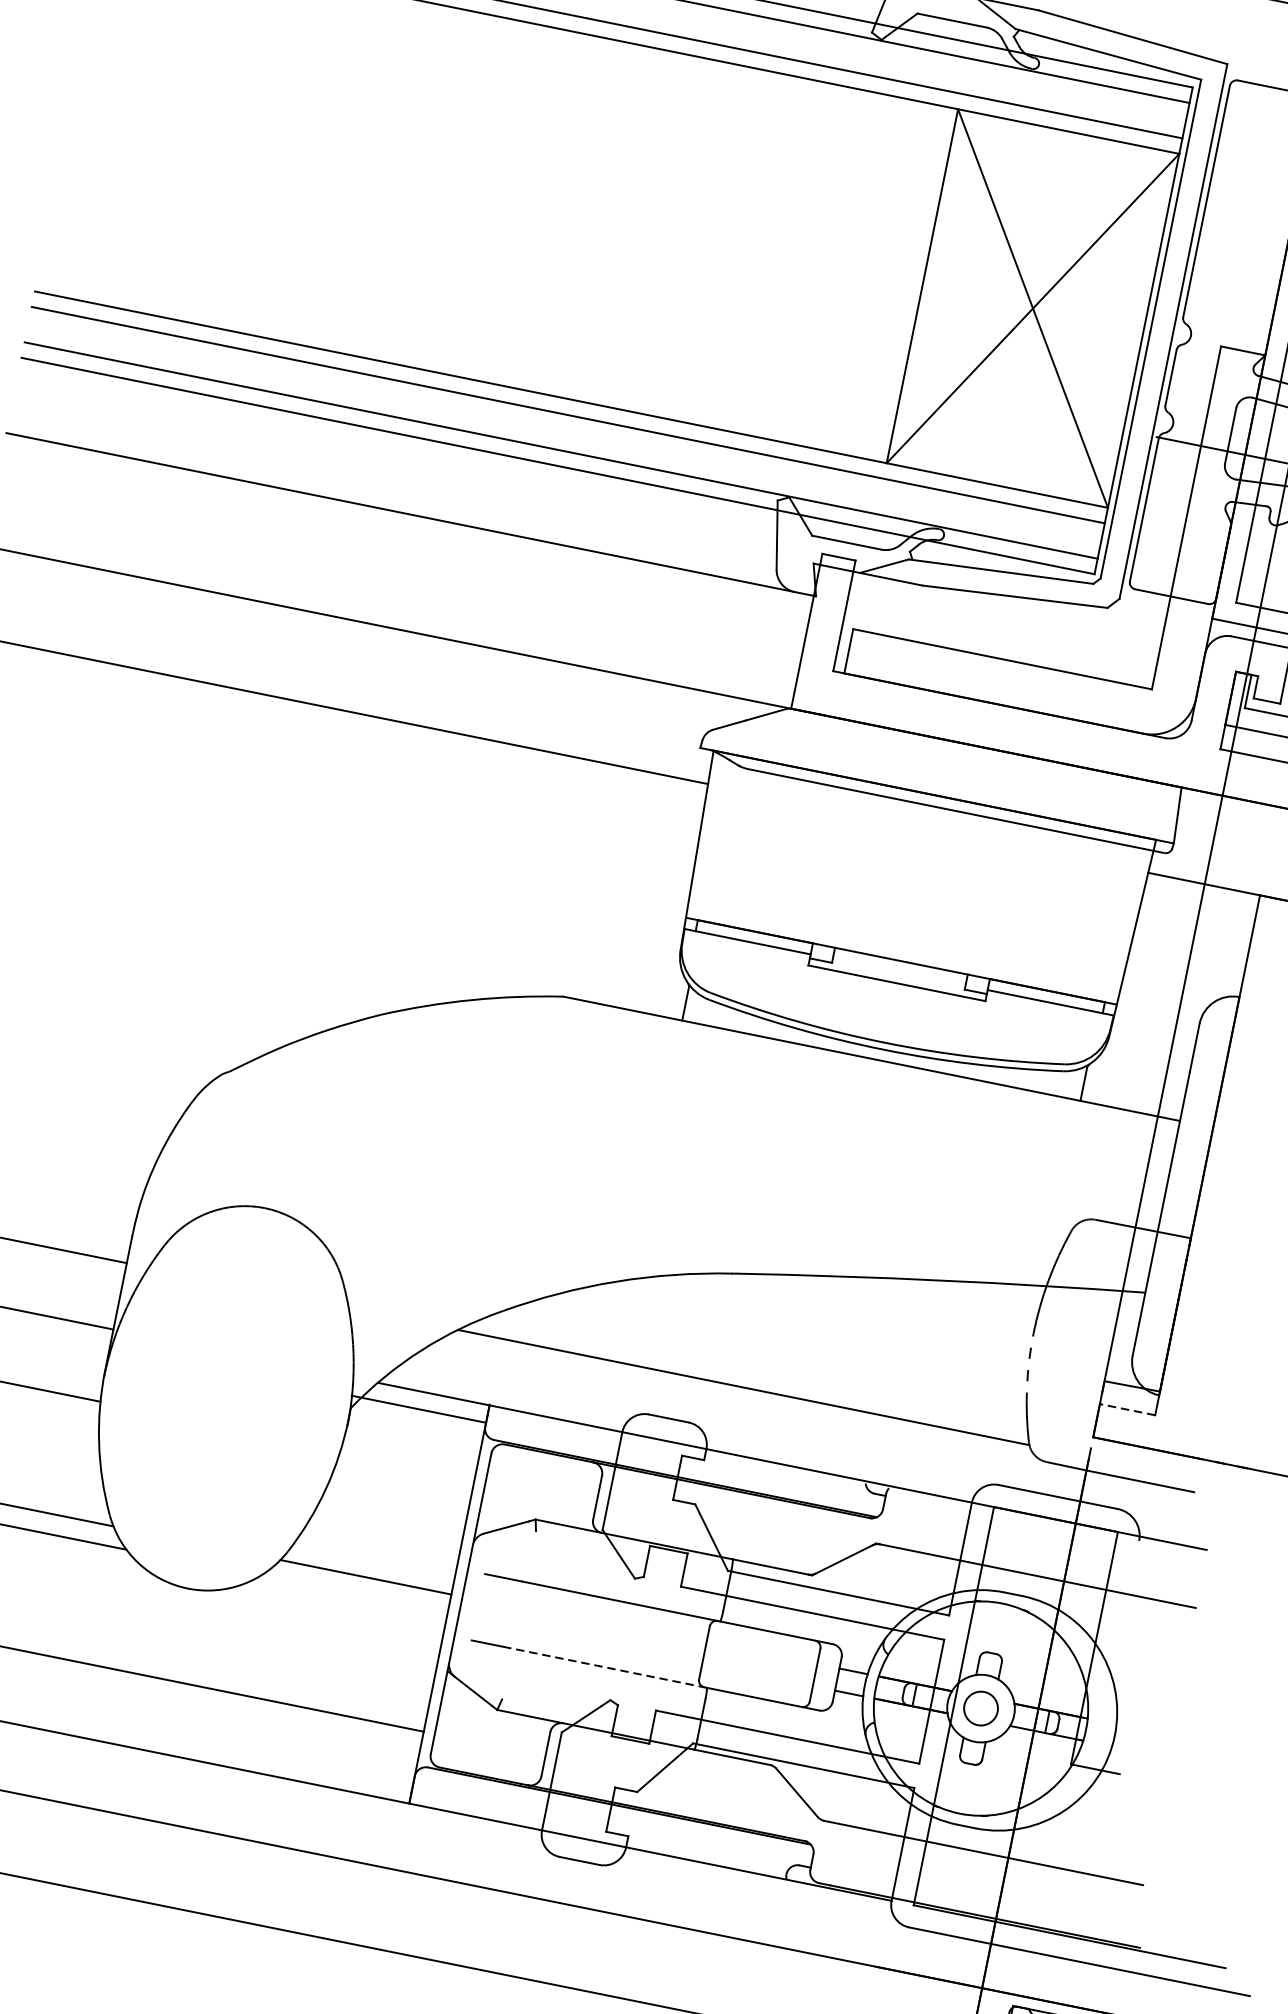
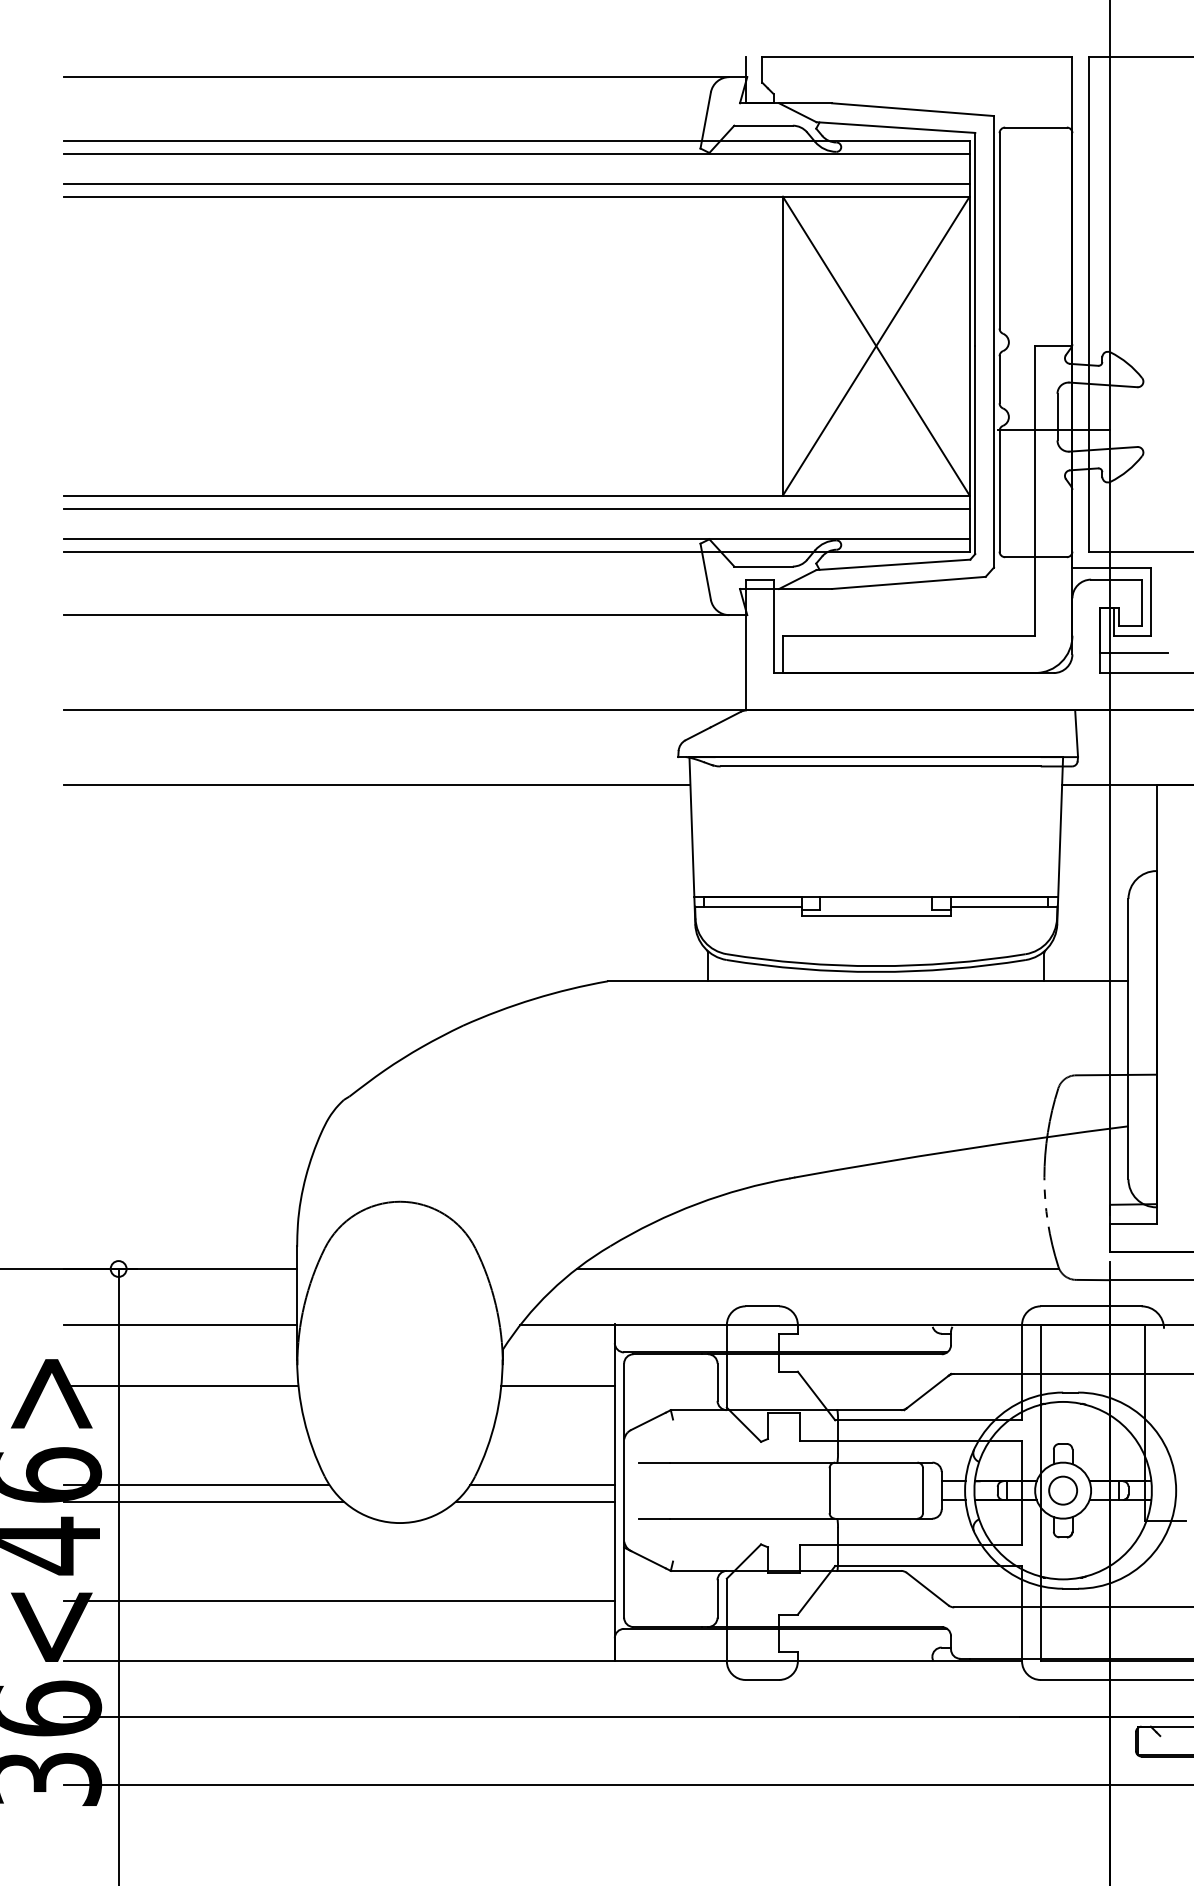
line: (418, 1408) -> (557, 1385), moved
line: (1126, 1409) -> (1132, 1224), dashed -> solid
line: (353, 1595) -> (535, 1501), added
line: (607, 1667) -> (753, 1518), dashed -> solid

